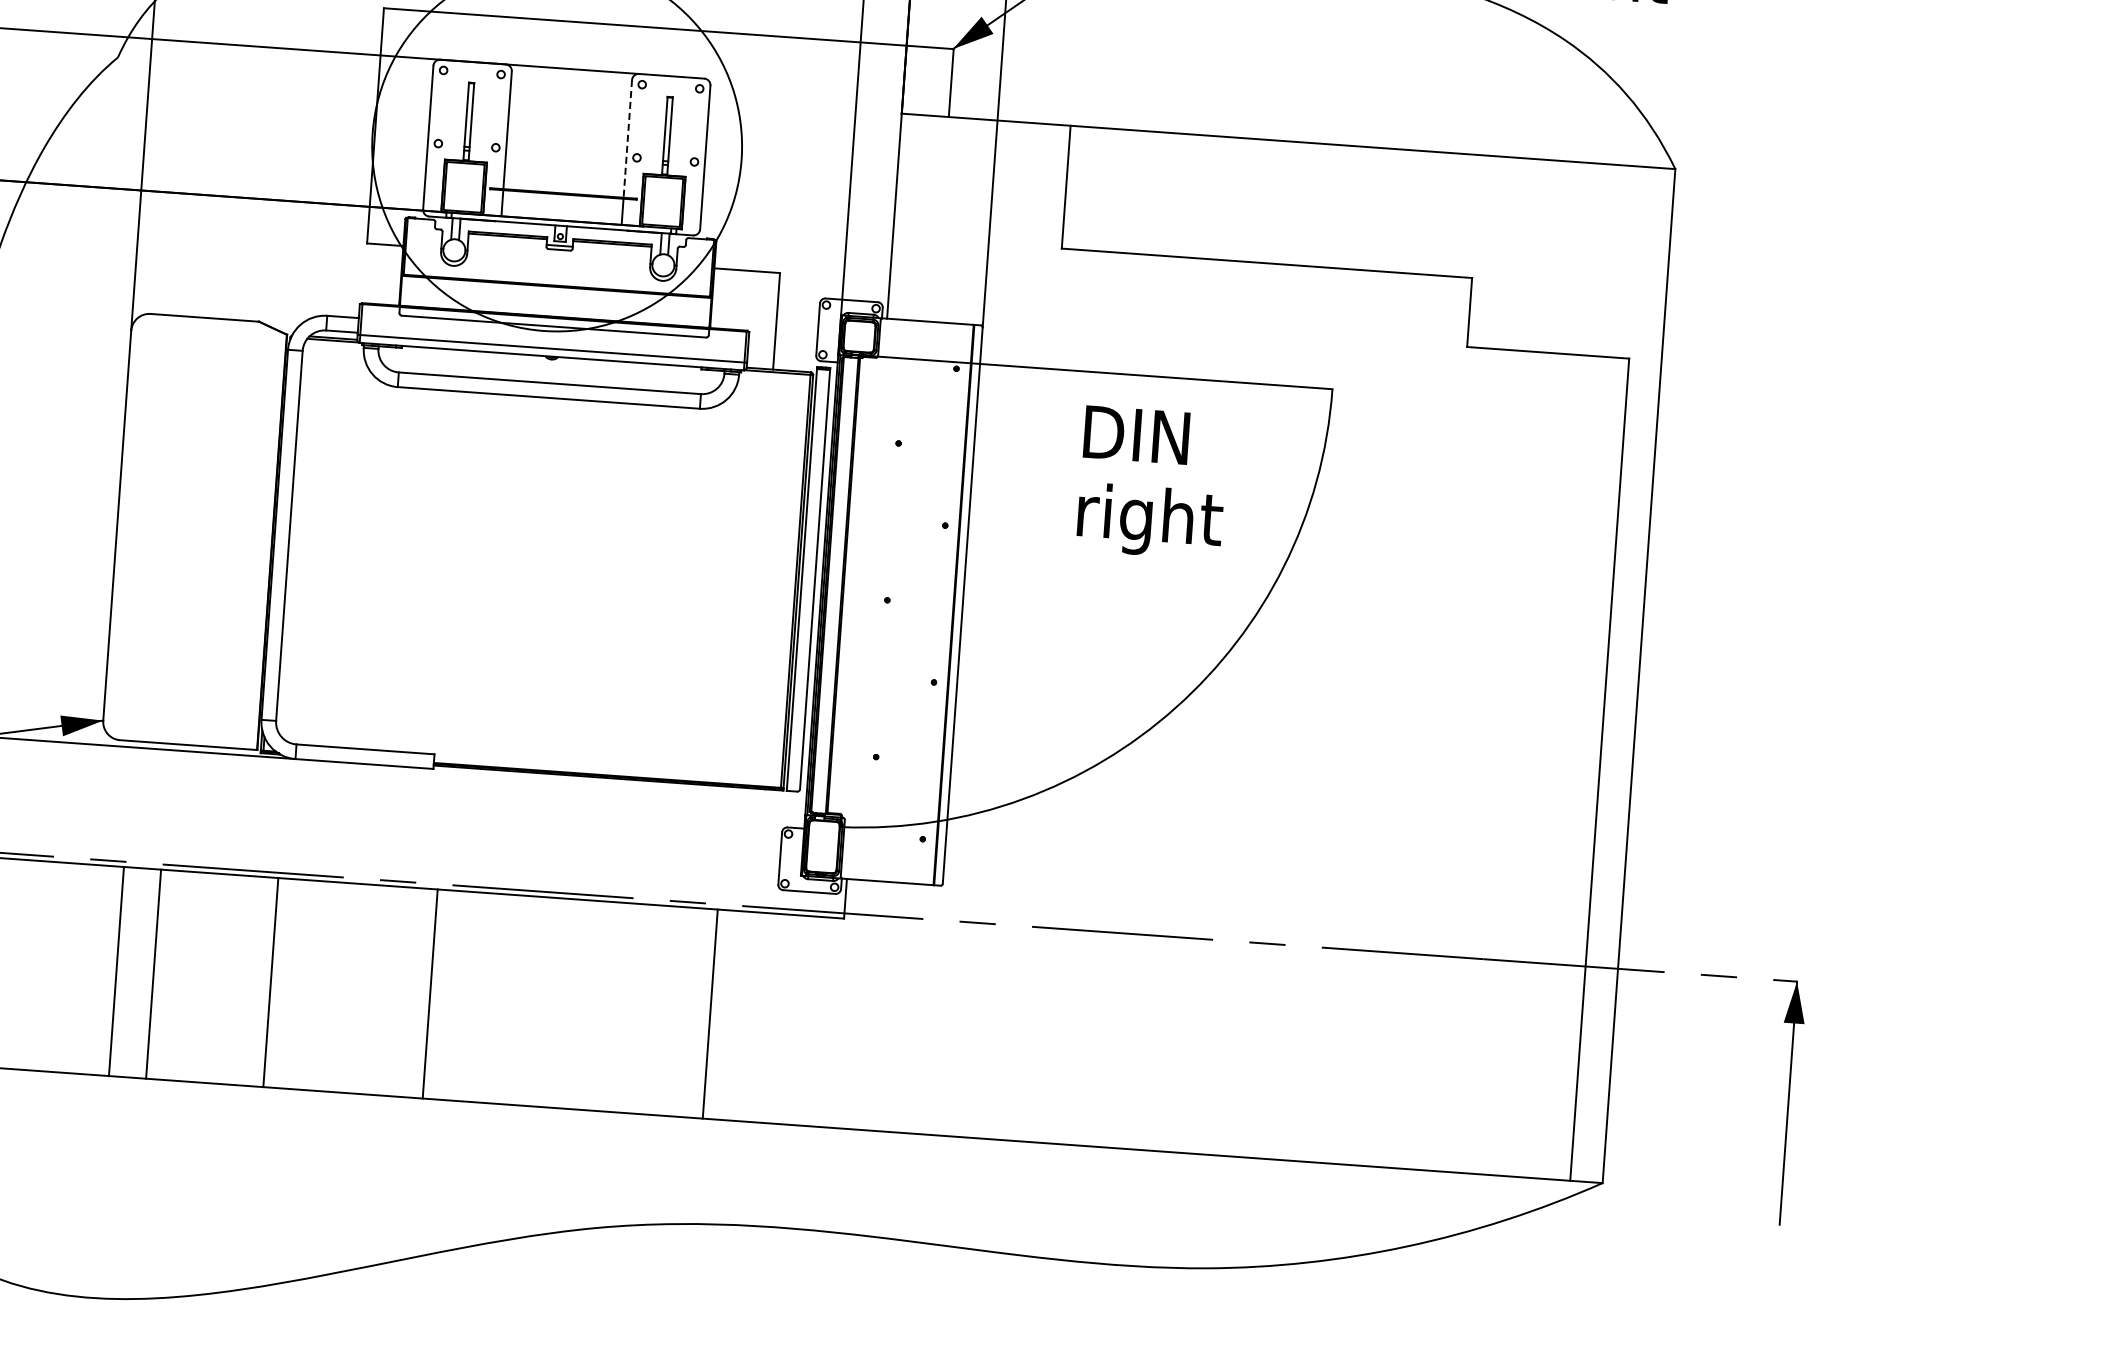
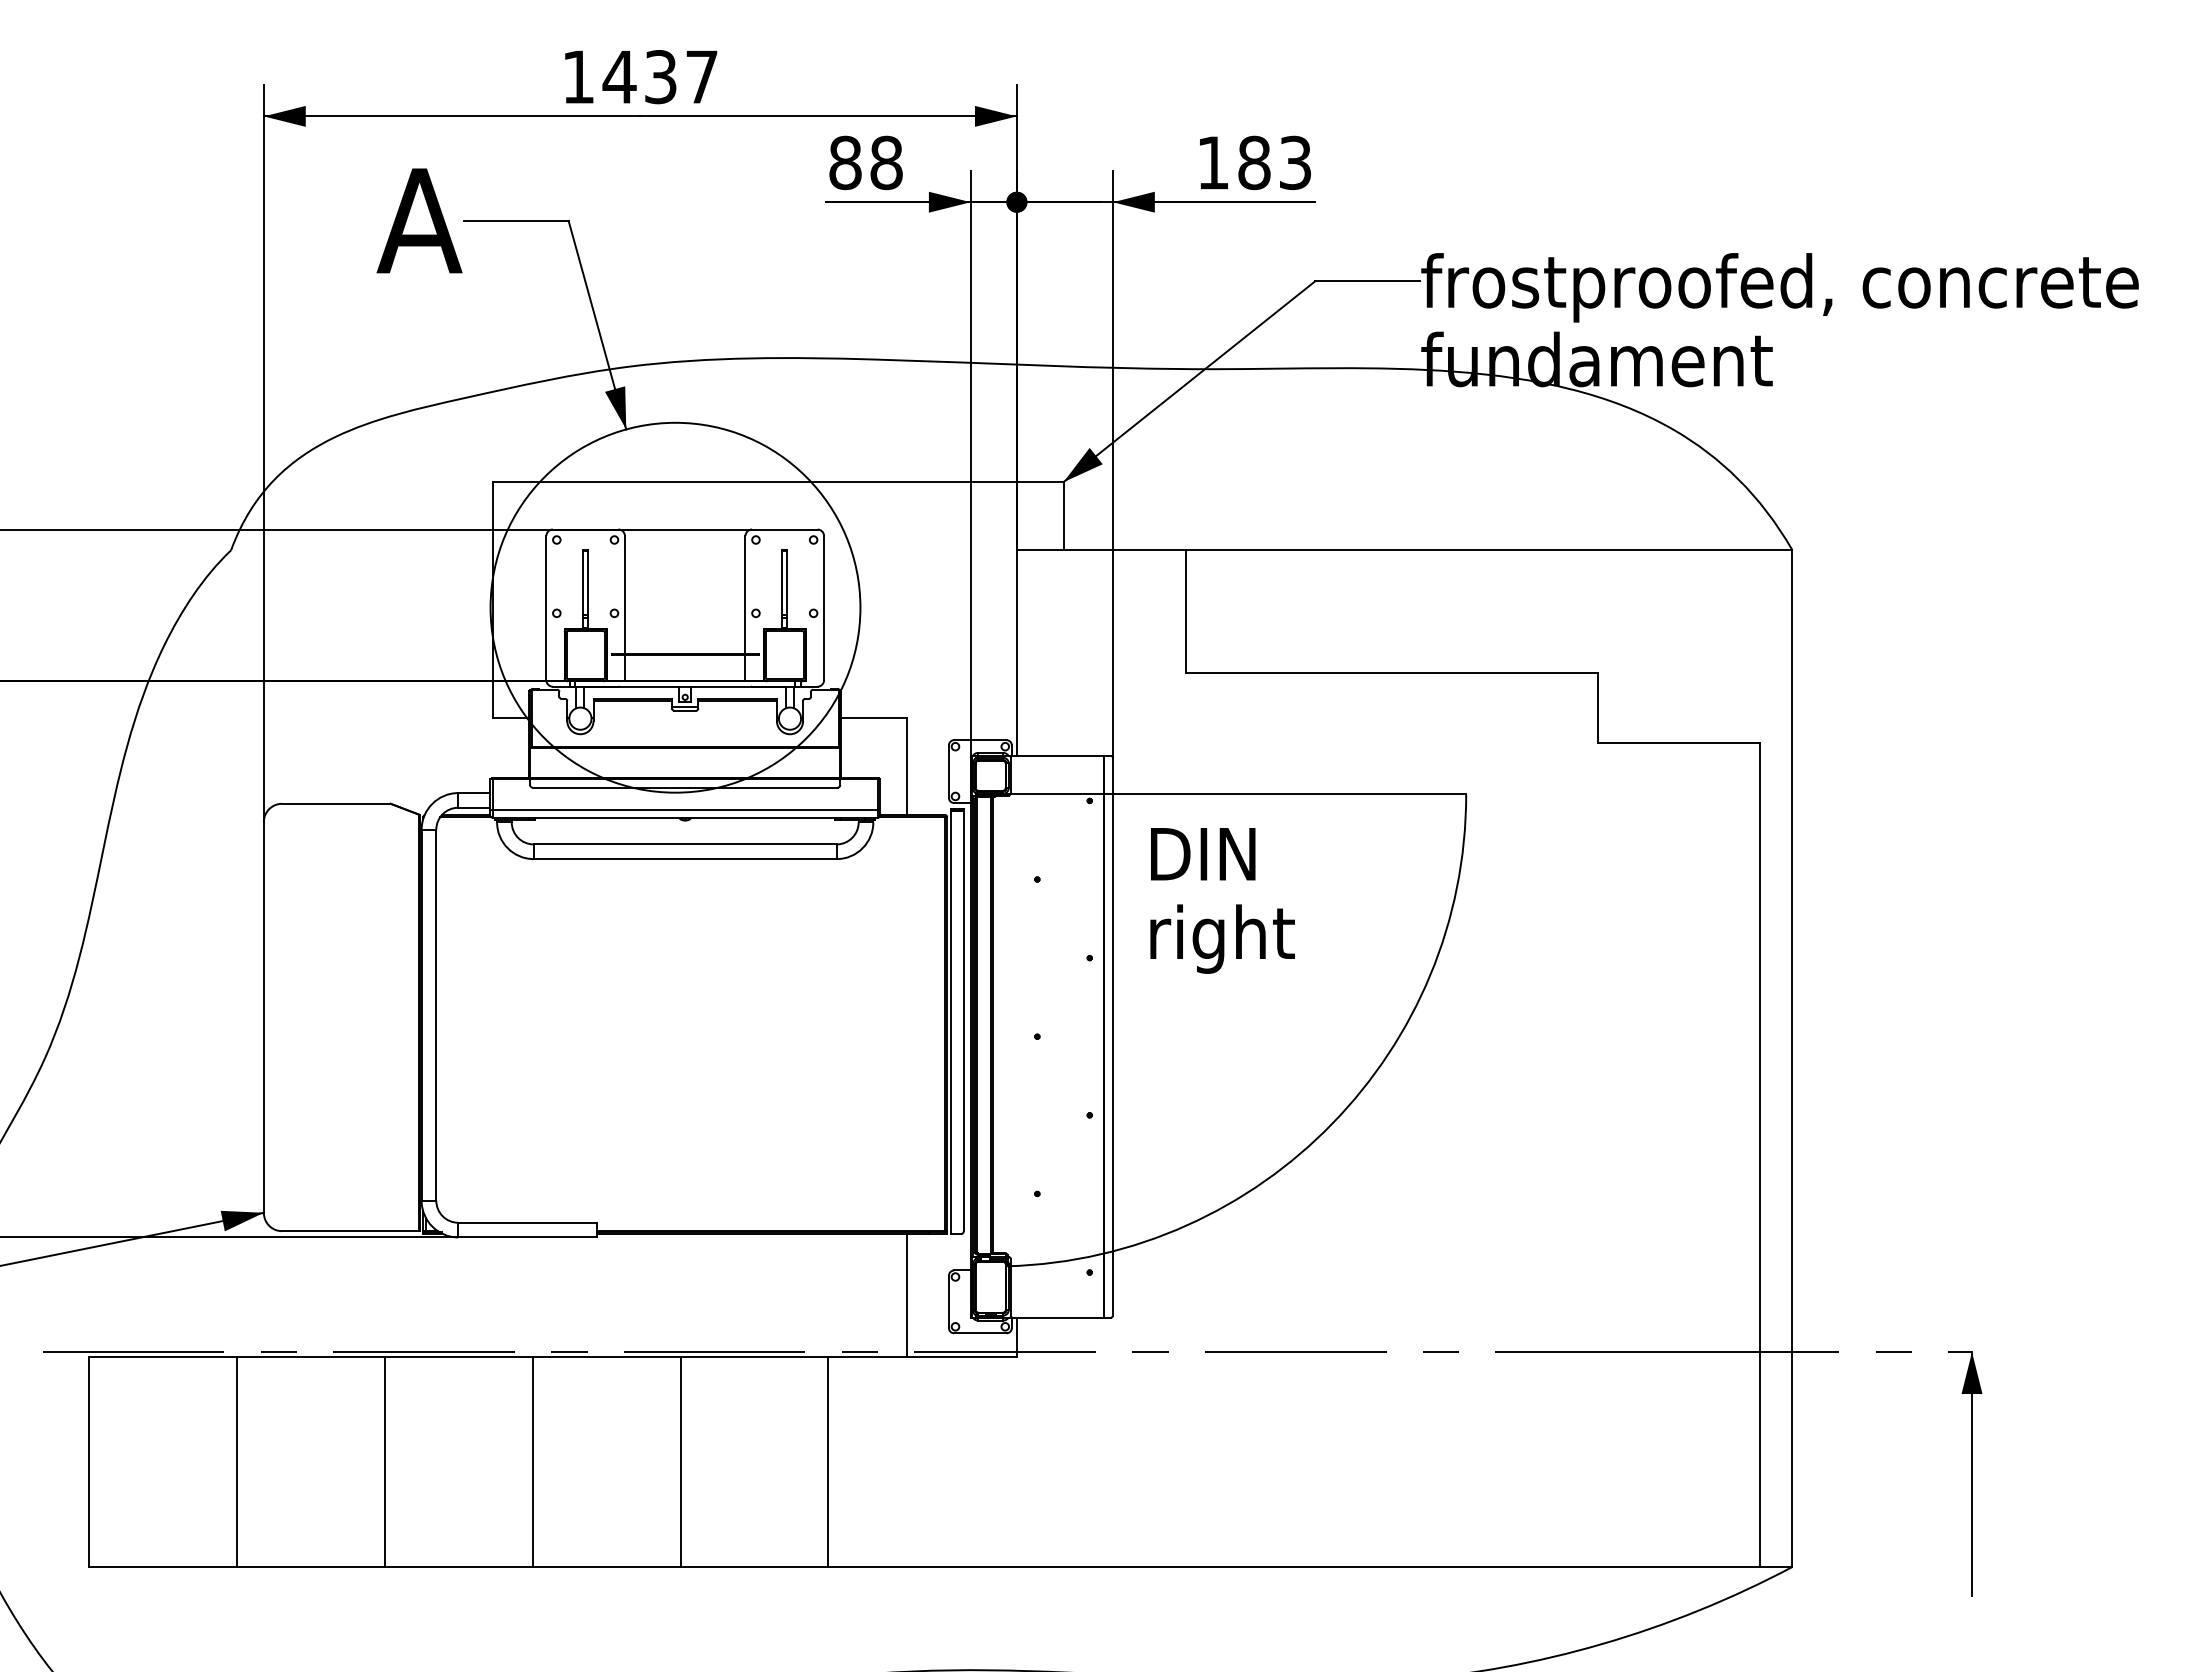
line: (627, 139) -> (745, 595), dashed -> solid
text: (1152, 482) -> (1222, 900), moved
line: (738, 849) -> (906, 1295), added
line: (116, 970) -> (384, 1461), moved
line: (153, 973) -> (237, 1461), moved
line: (270, 981) -> (532, 1461), moved
line: (430, 993) -> (680, 1461), moved
line: (710, 1013) -> (828, 1461), moved

